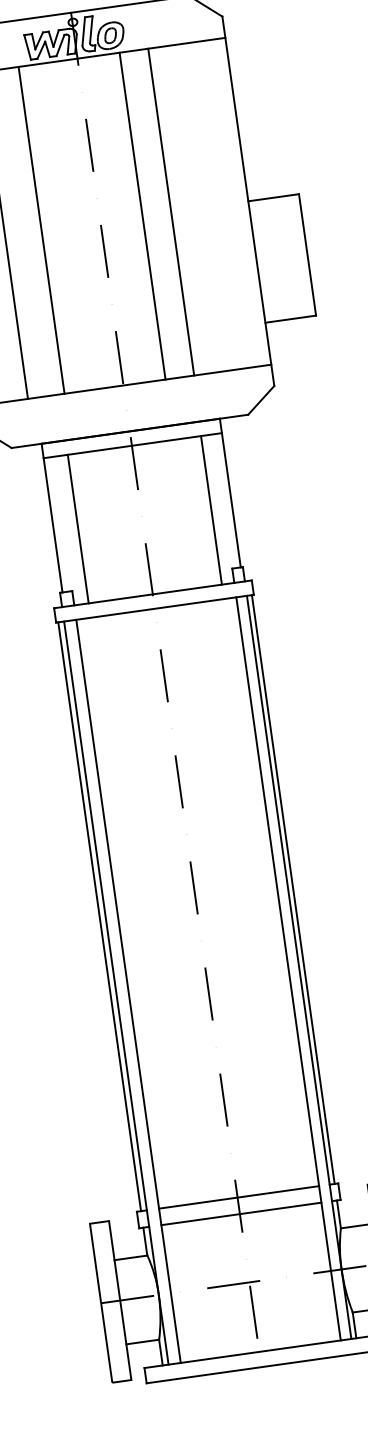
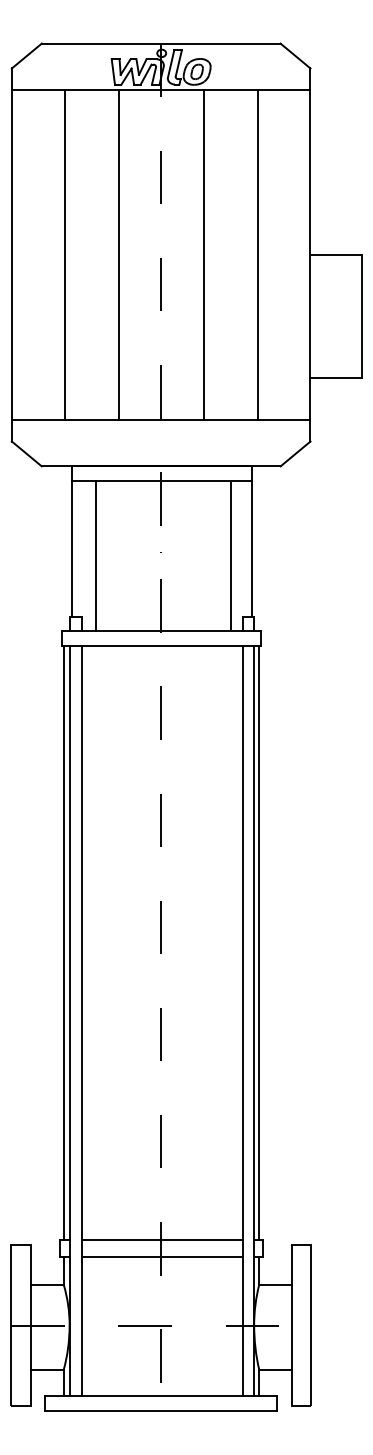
line: (171, 211) -> (257, 254), moved
line: (41, 229) -> (118, 254), moved

